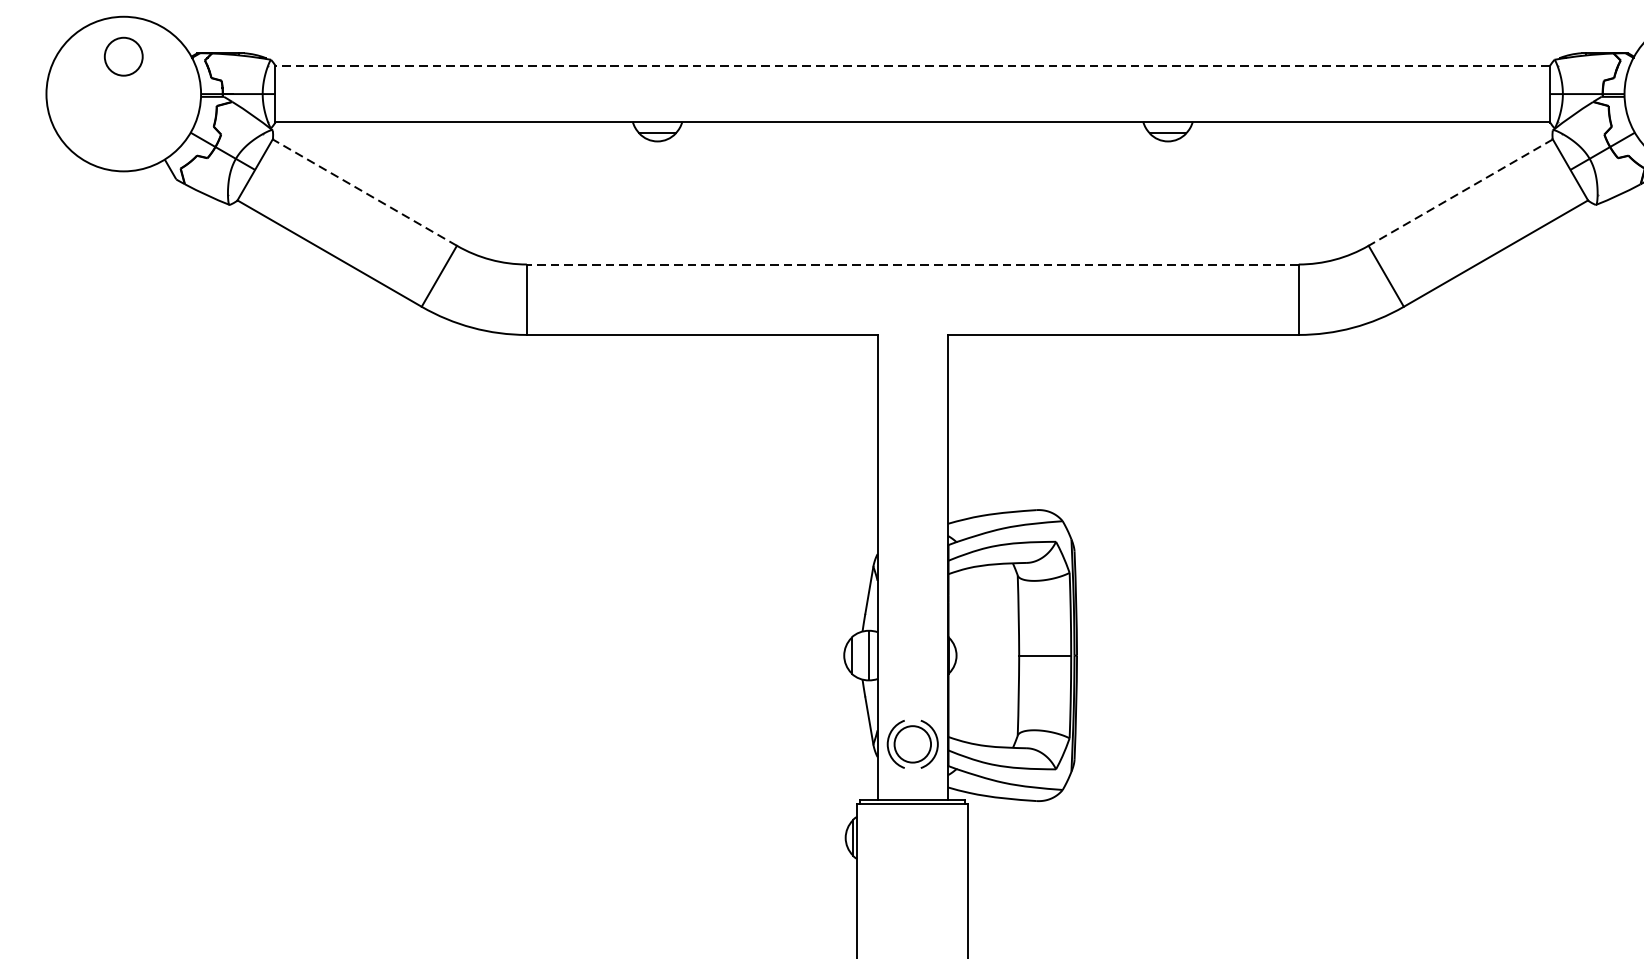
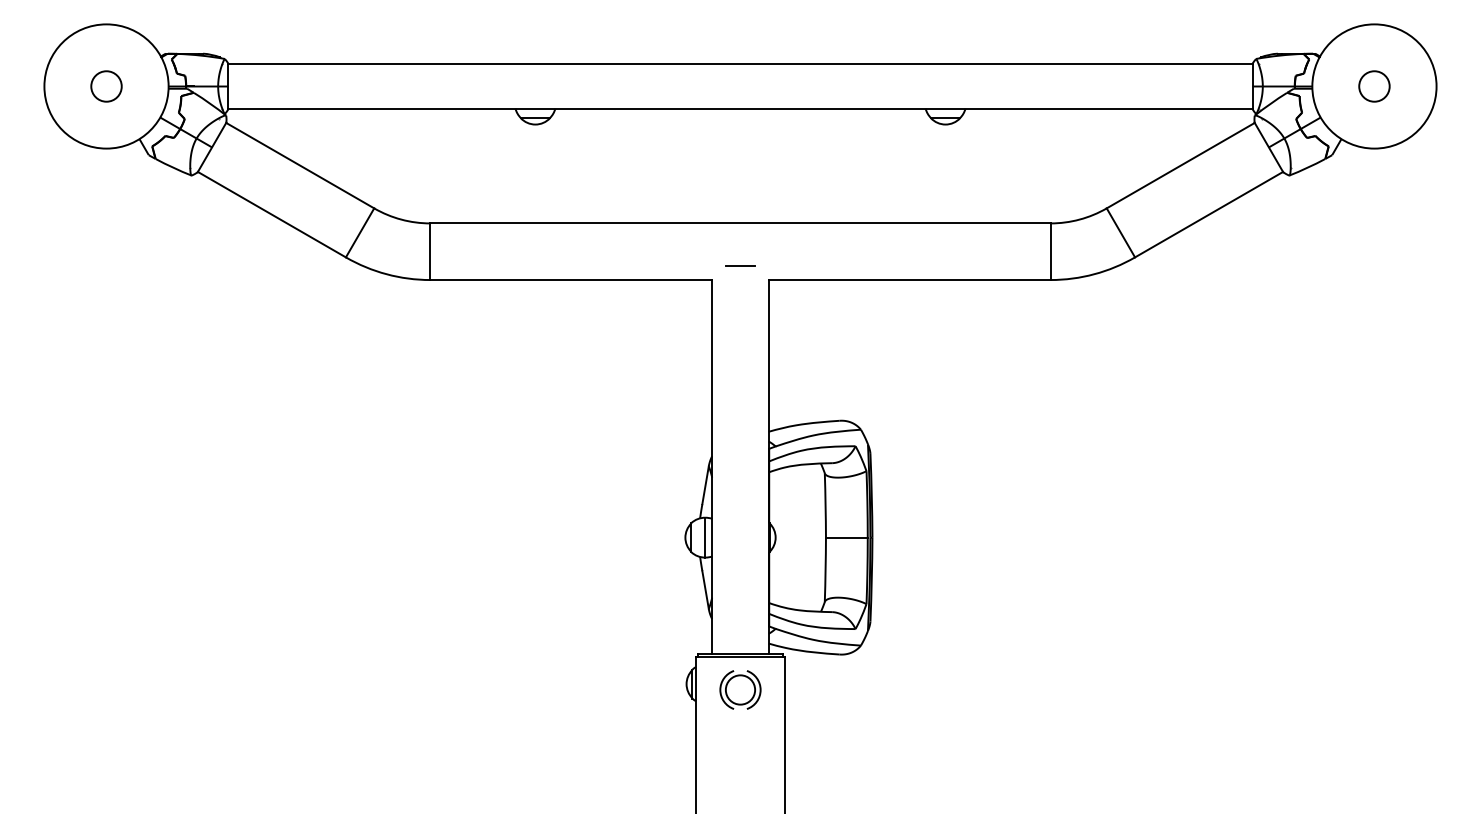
circle: (123, 56) -> (106, 86), moved
line: (912, 66) -> (740, 64), dashed -> solid
line: (363, 192) -> (299, 165), dashed -> solid
line: (1460, 192) -> (1180, 165), dashed -> solid
line: (912, 264) -> (740, 223), dashed -> solid
line: (912, 316) -> (740, 265), added
part: (912, 743) -> (740, 689), moved

